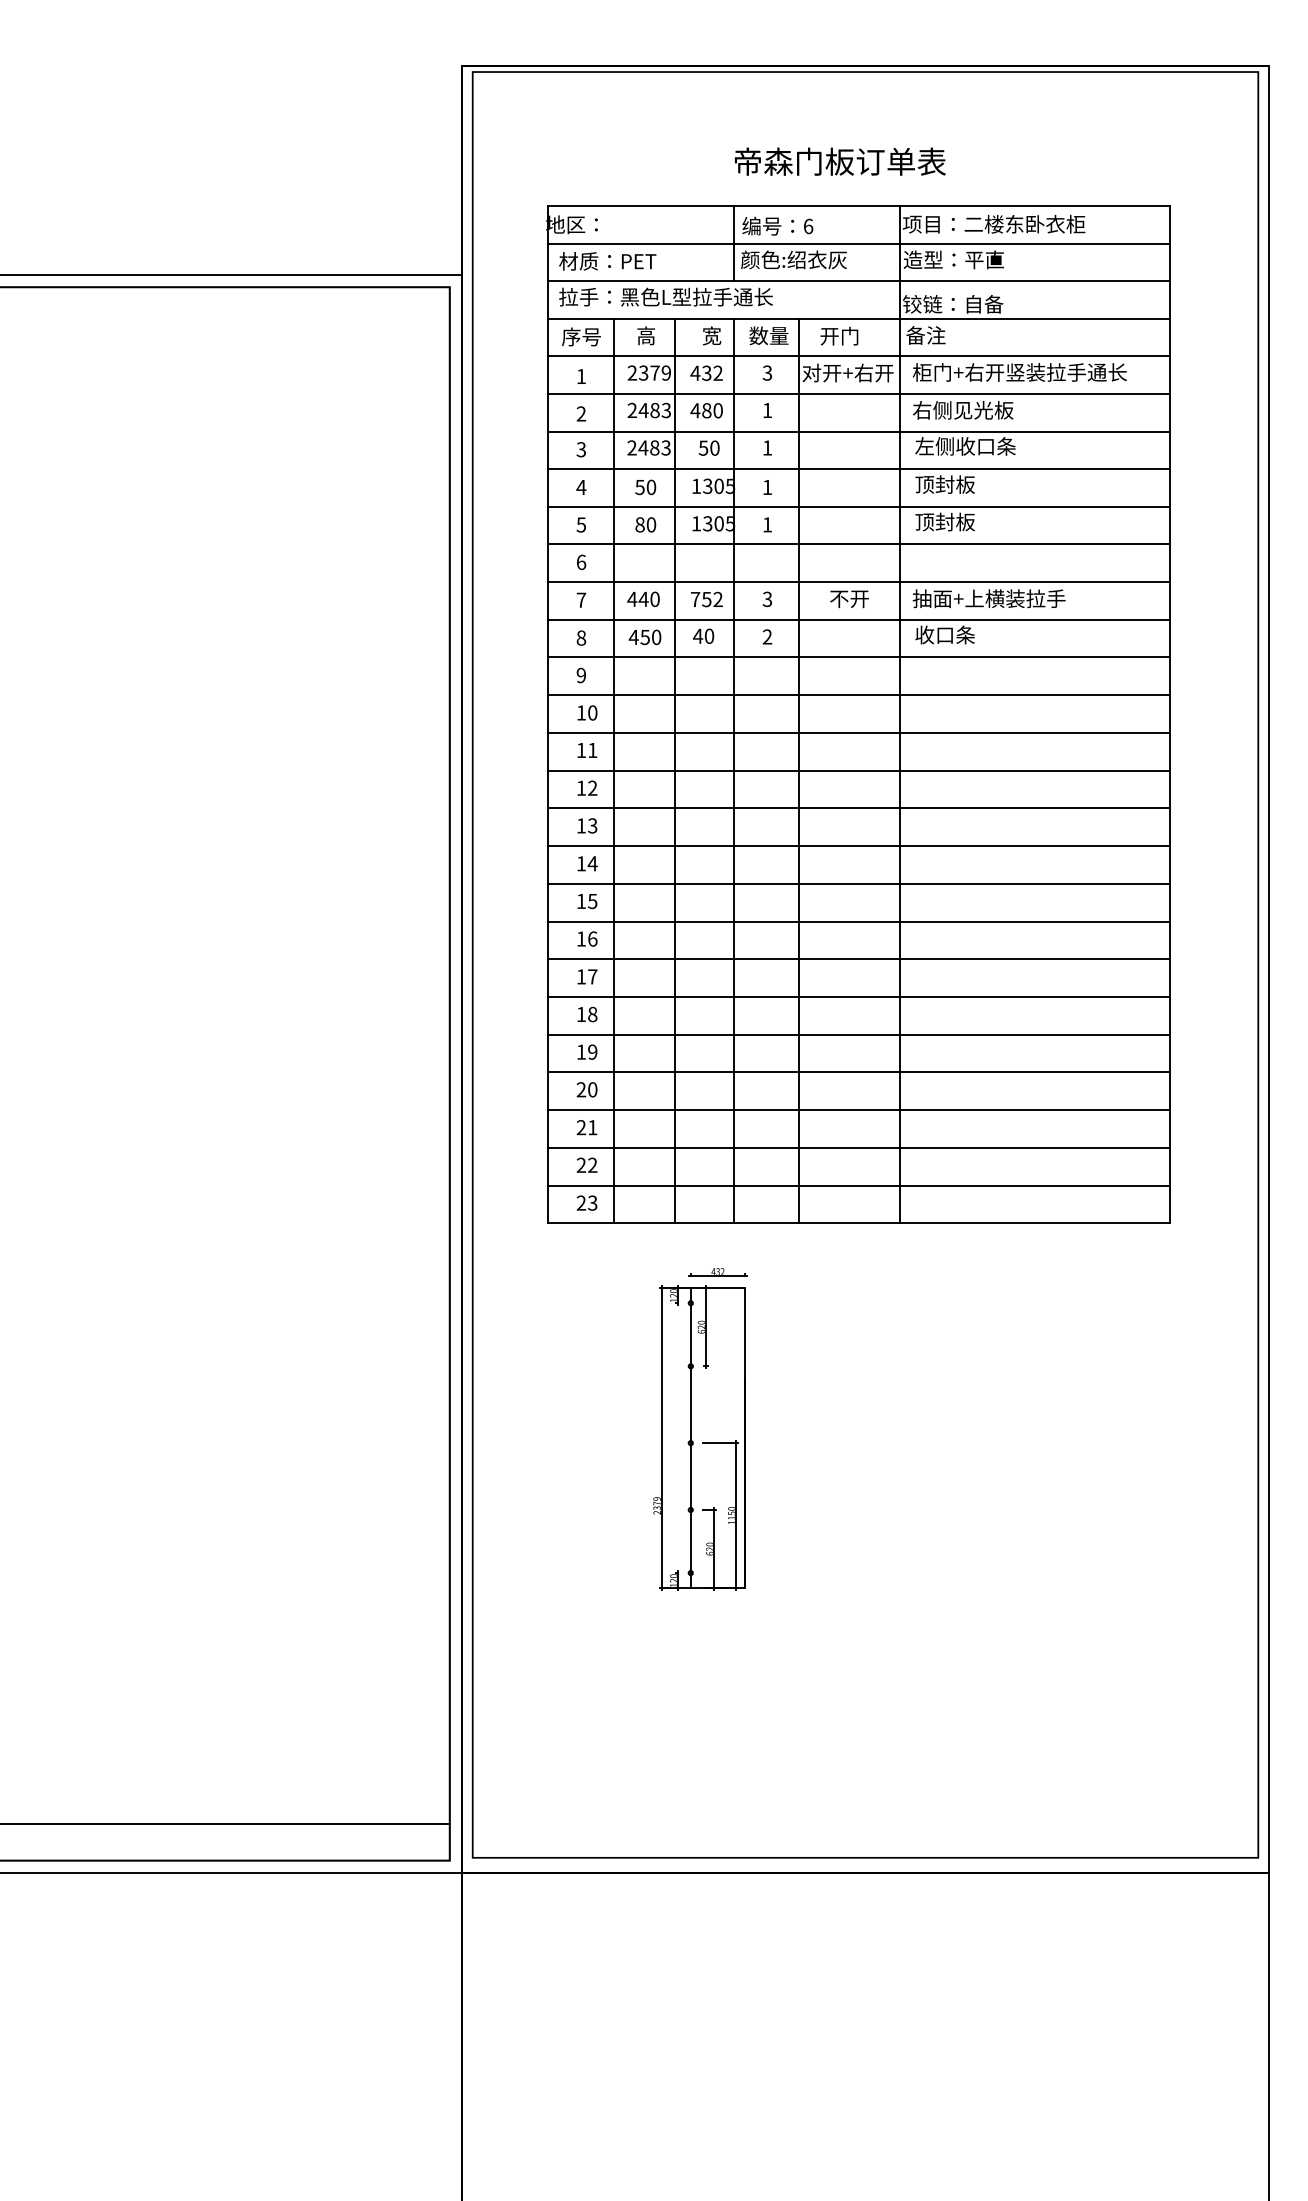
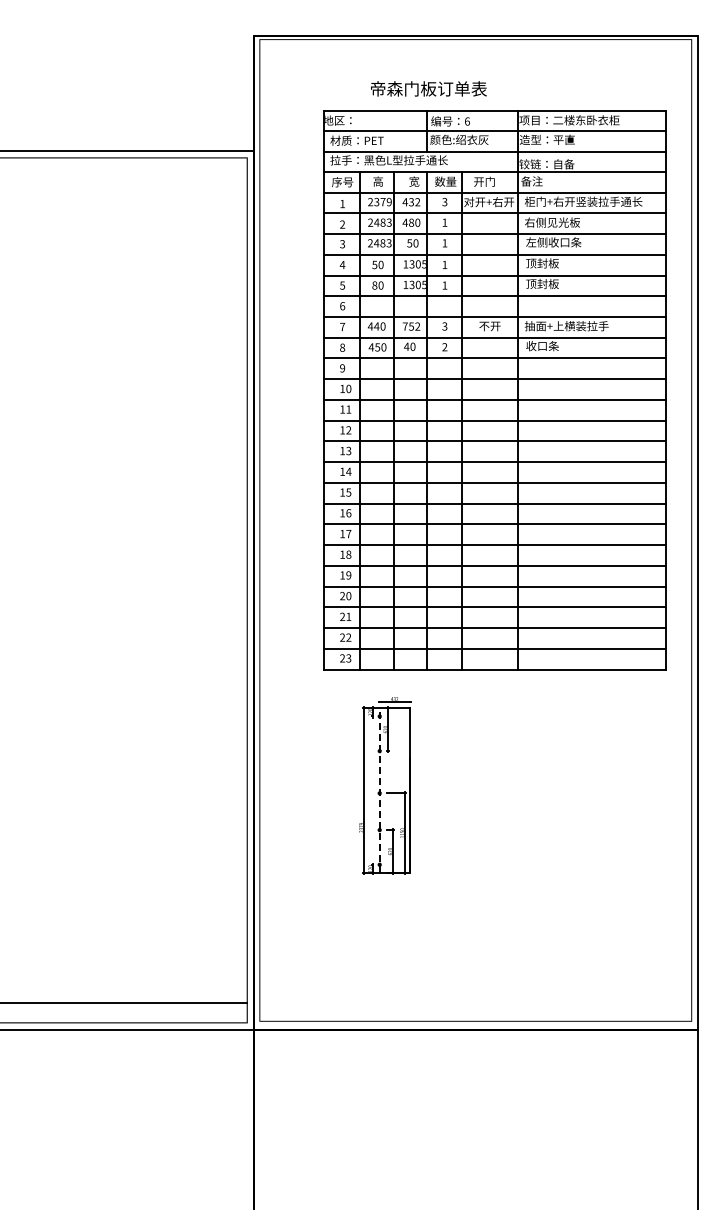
text: (839, 160) -> (428, 88), moved
part: (857, 715) -> (494, 390), moved
line: (690, 1437) -> (379, 790), solid -> dashed

